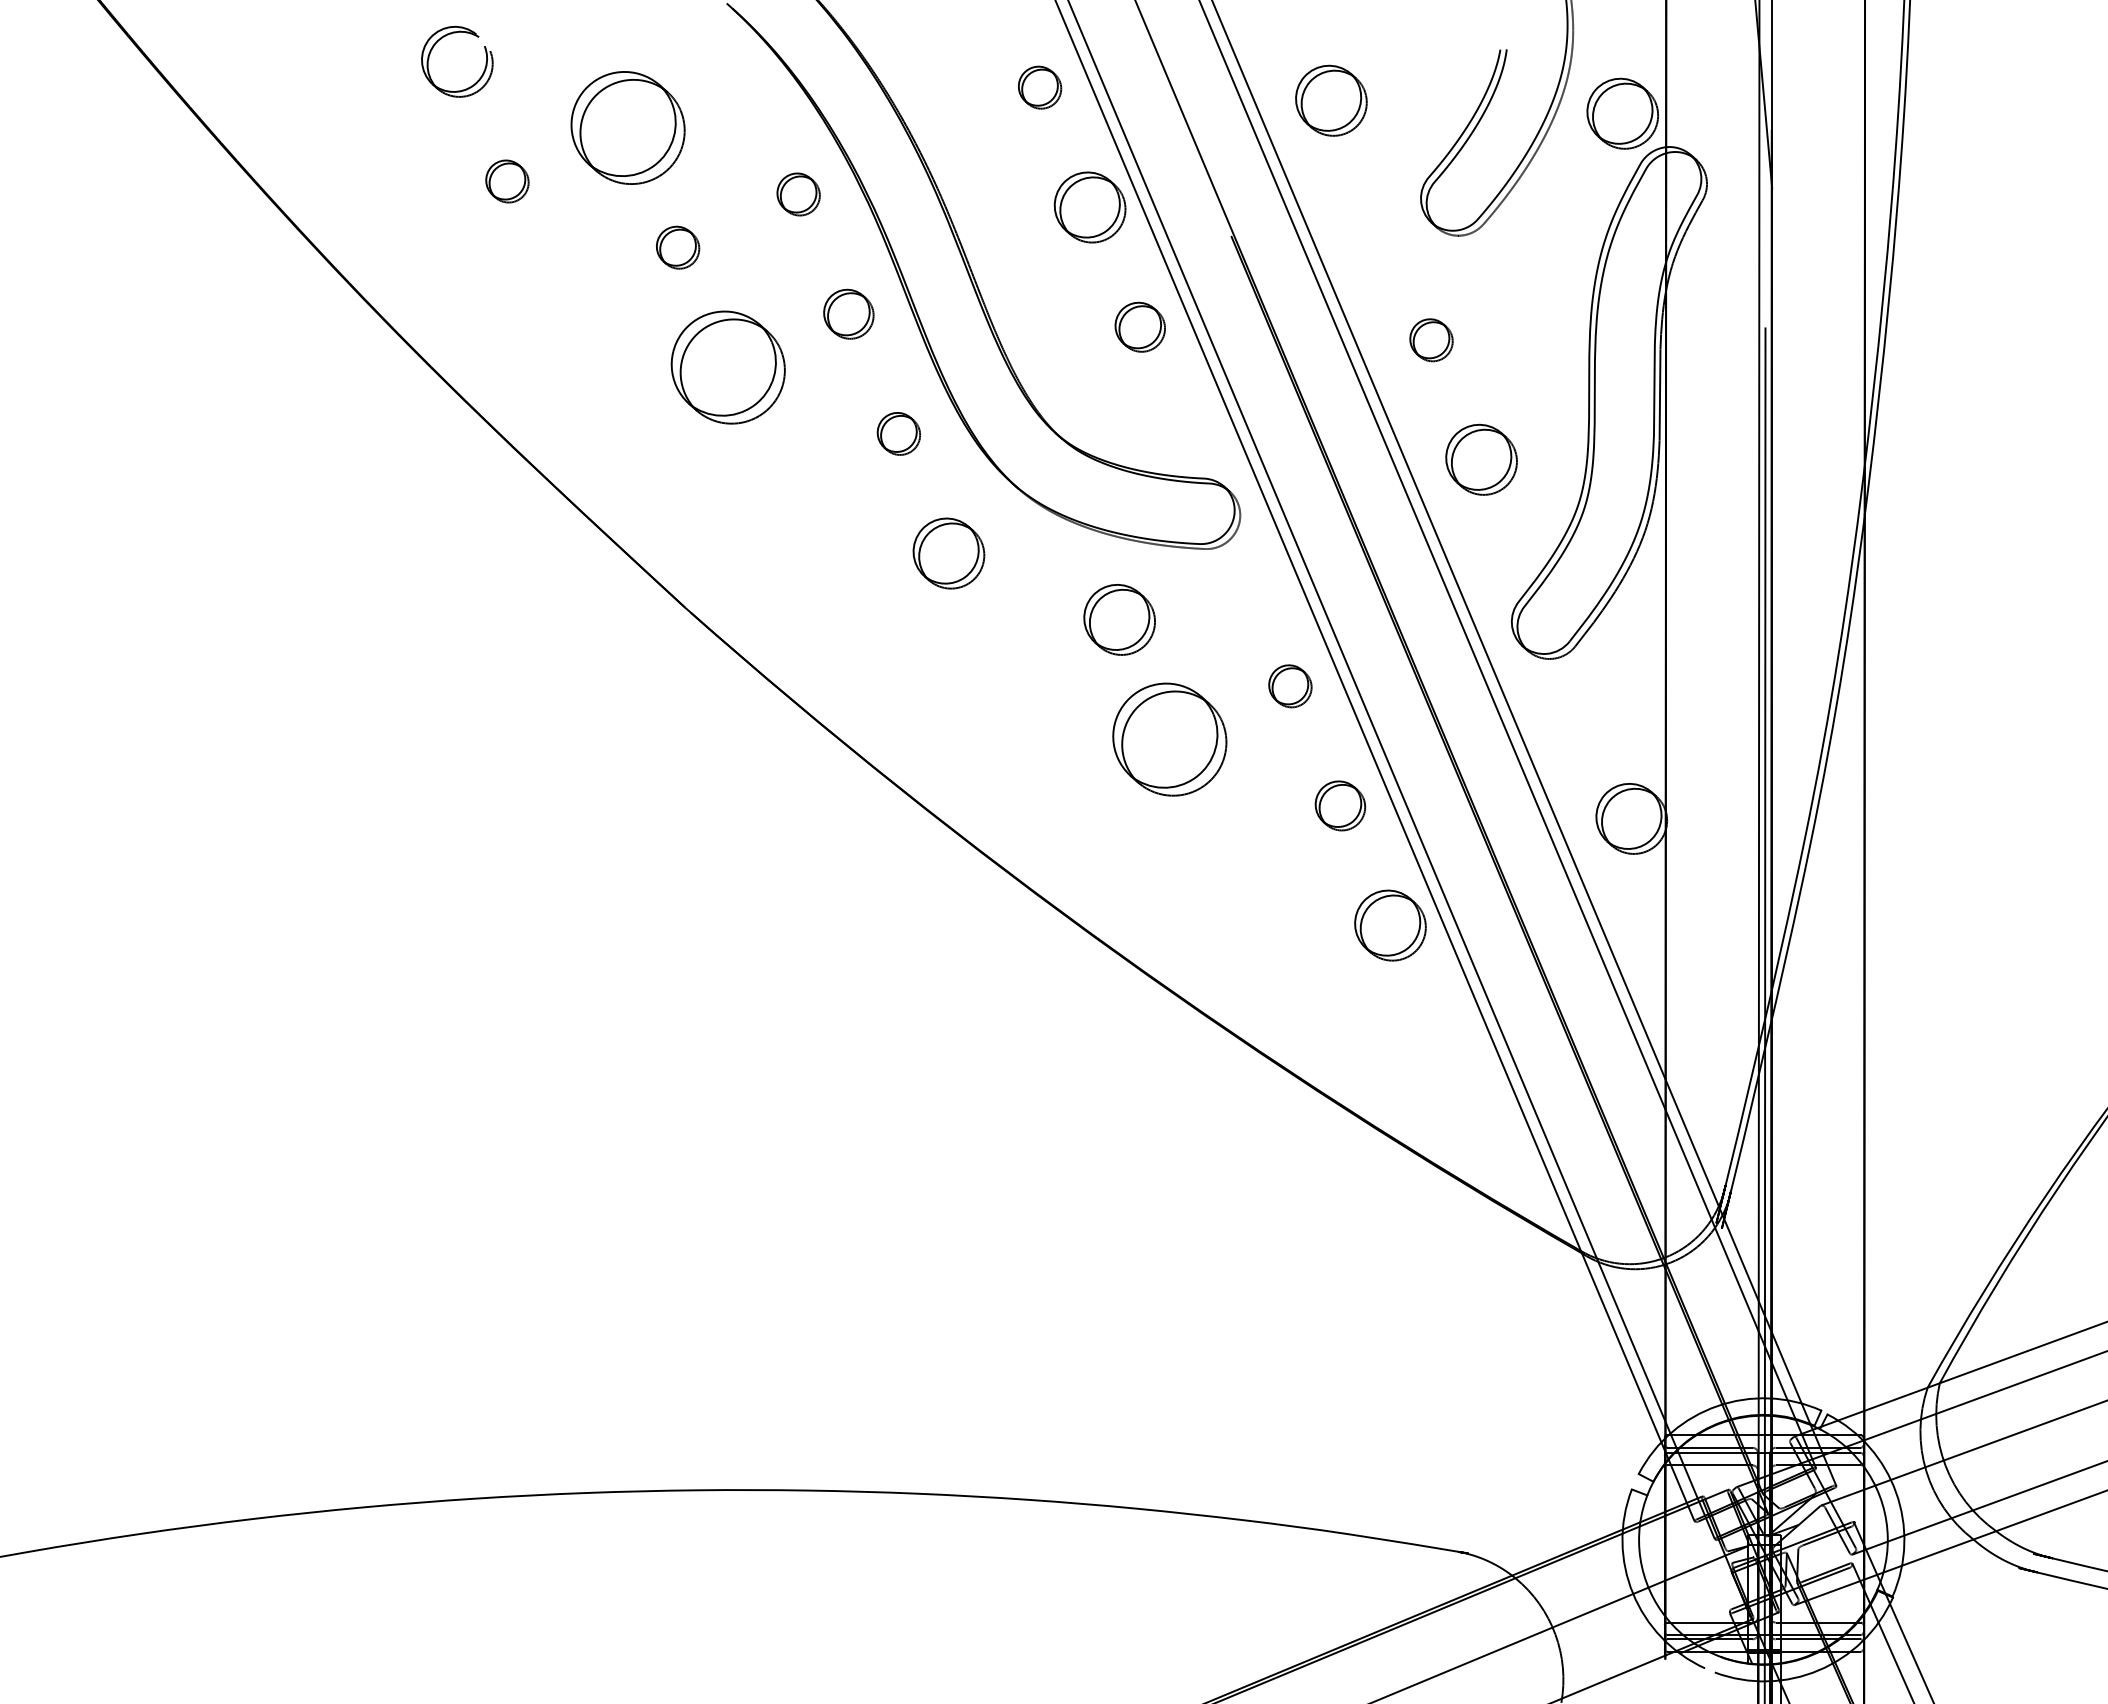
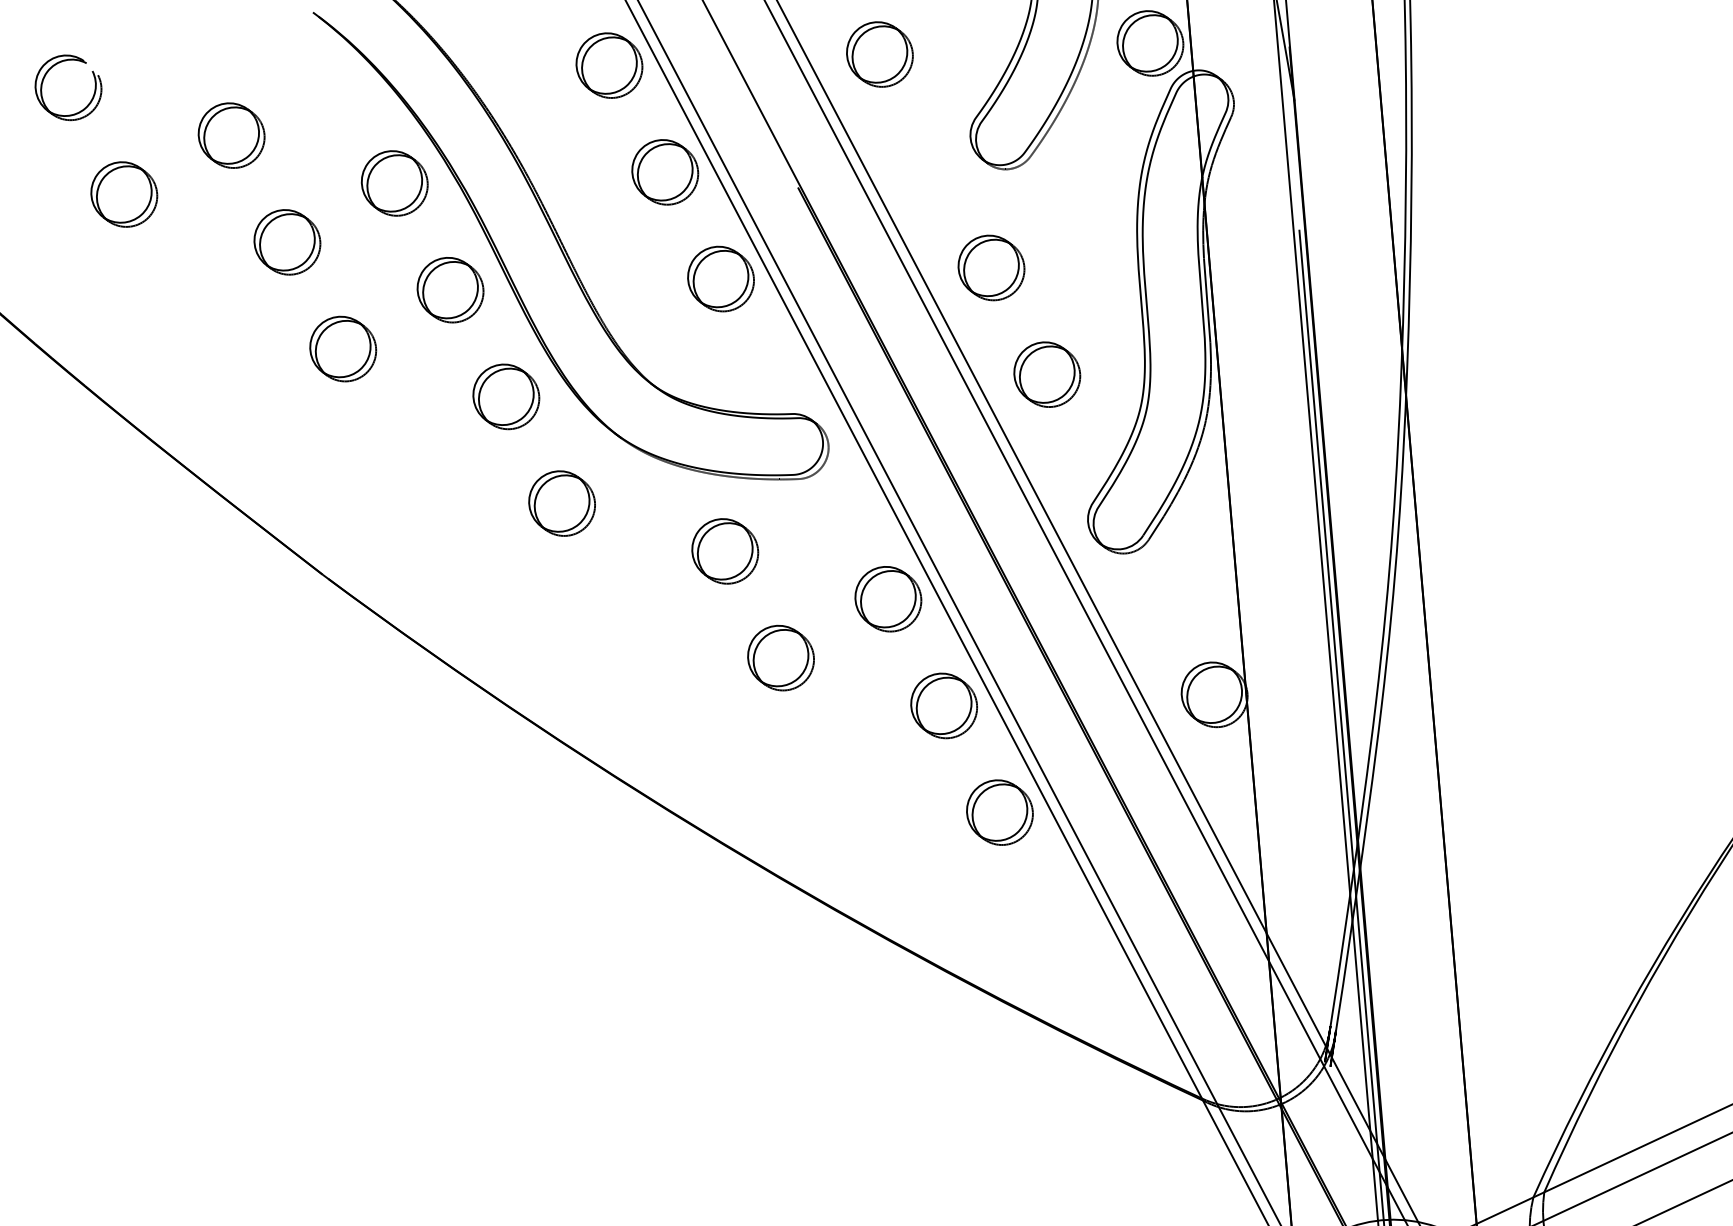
part: (1039, 87) -> (608, 65), size x1.67
part: (627, 128) -> (231, 135), size x0.62
part: (507, 181) -> (124, 194), size x1.67
part: (798, 194) -> (394, 183), size x1.67
part: (677, 247) -> (286, 242), size x1.67
part: (848, 314) -> (450, 290), size x1.43
part: (1140, 327) -> (721, 279), size x1.43
part: (1431, 340) -> (991, 268), size x1.67
part: (727, 367) -> (342, 349), size x0.62
part: (898, 433) -> (505, 396), size x1.67
part: (1290, 686) -> (888, 599), size x1.67
part: (1169, 739) -> (780, 658), size x0.62
part: (1340, 805) -> (944, 705), size x1.43

